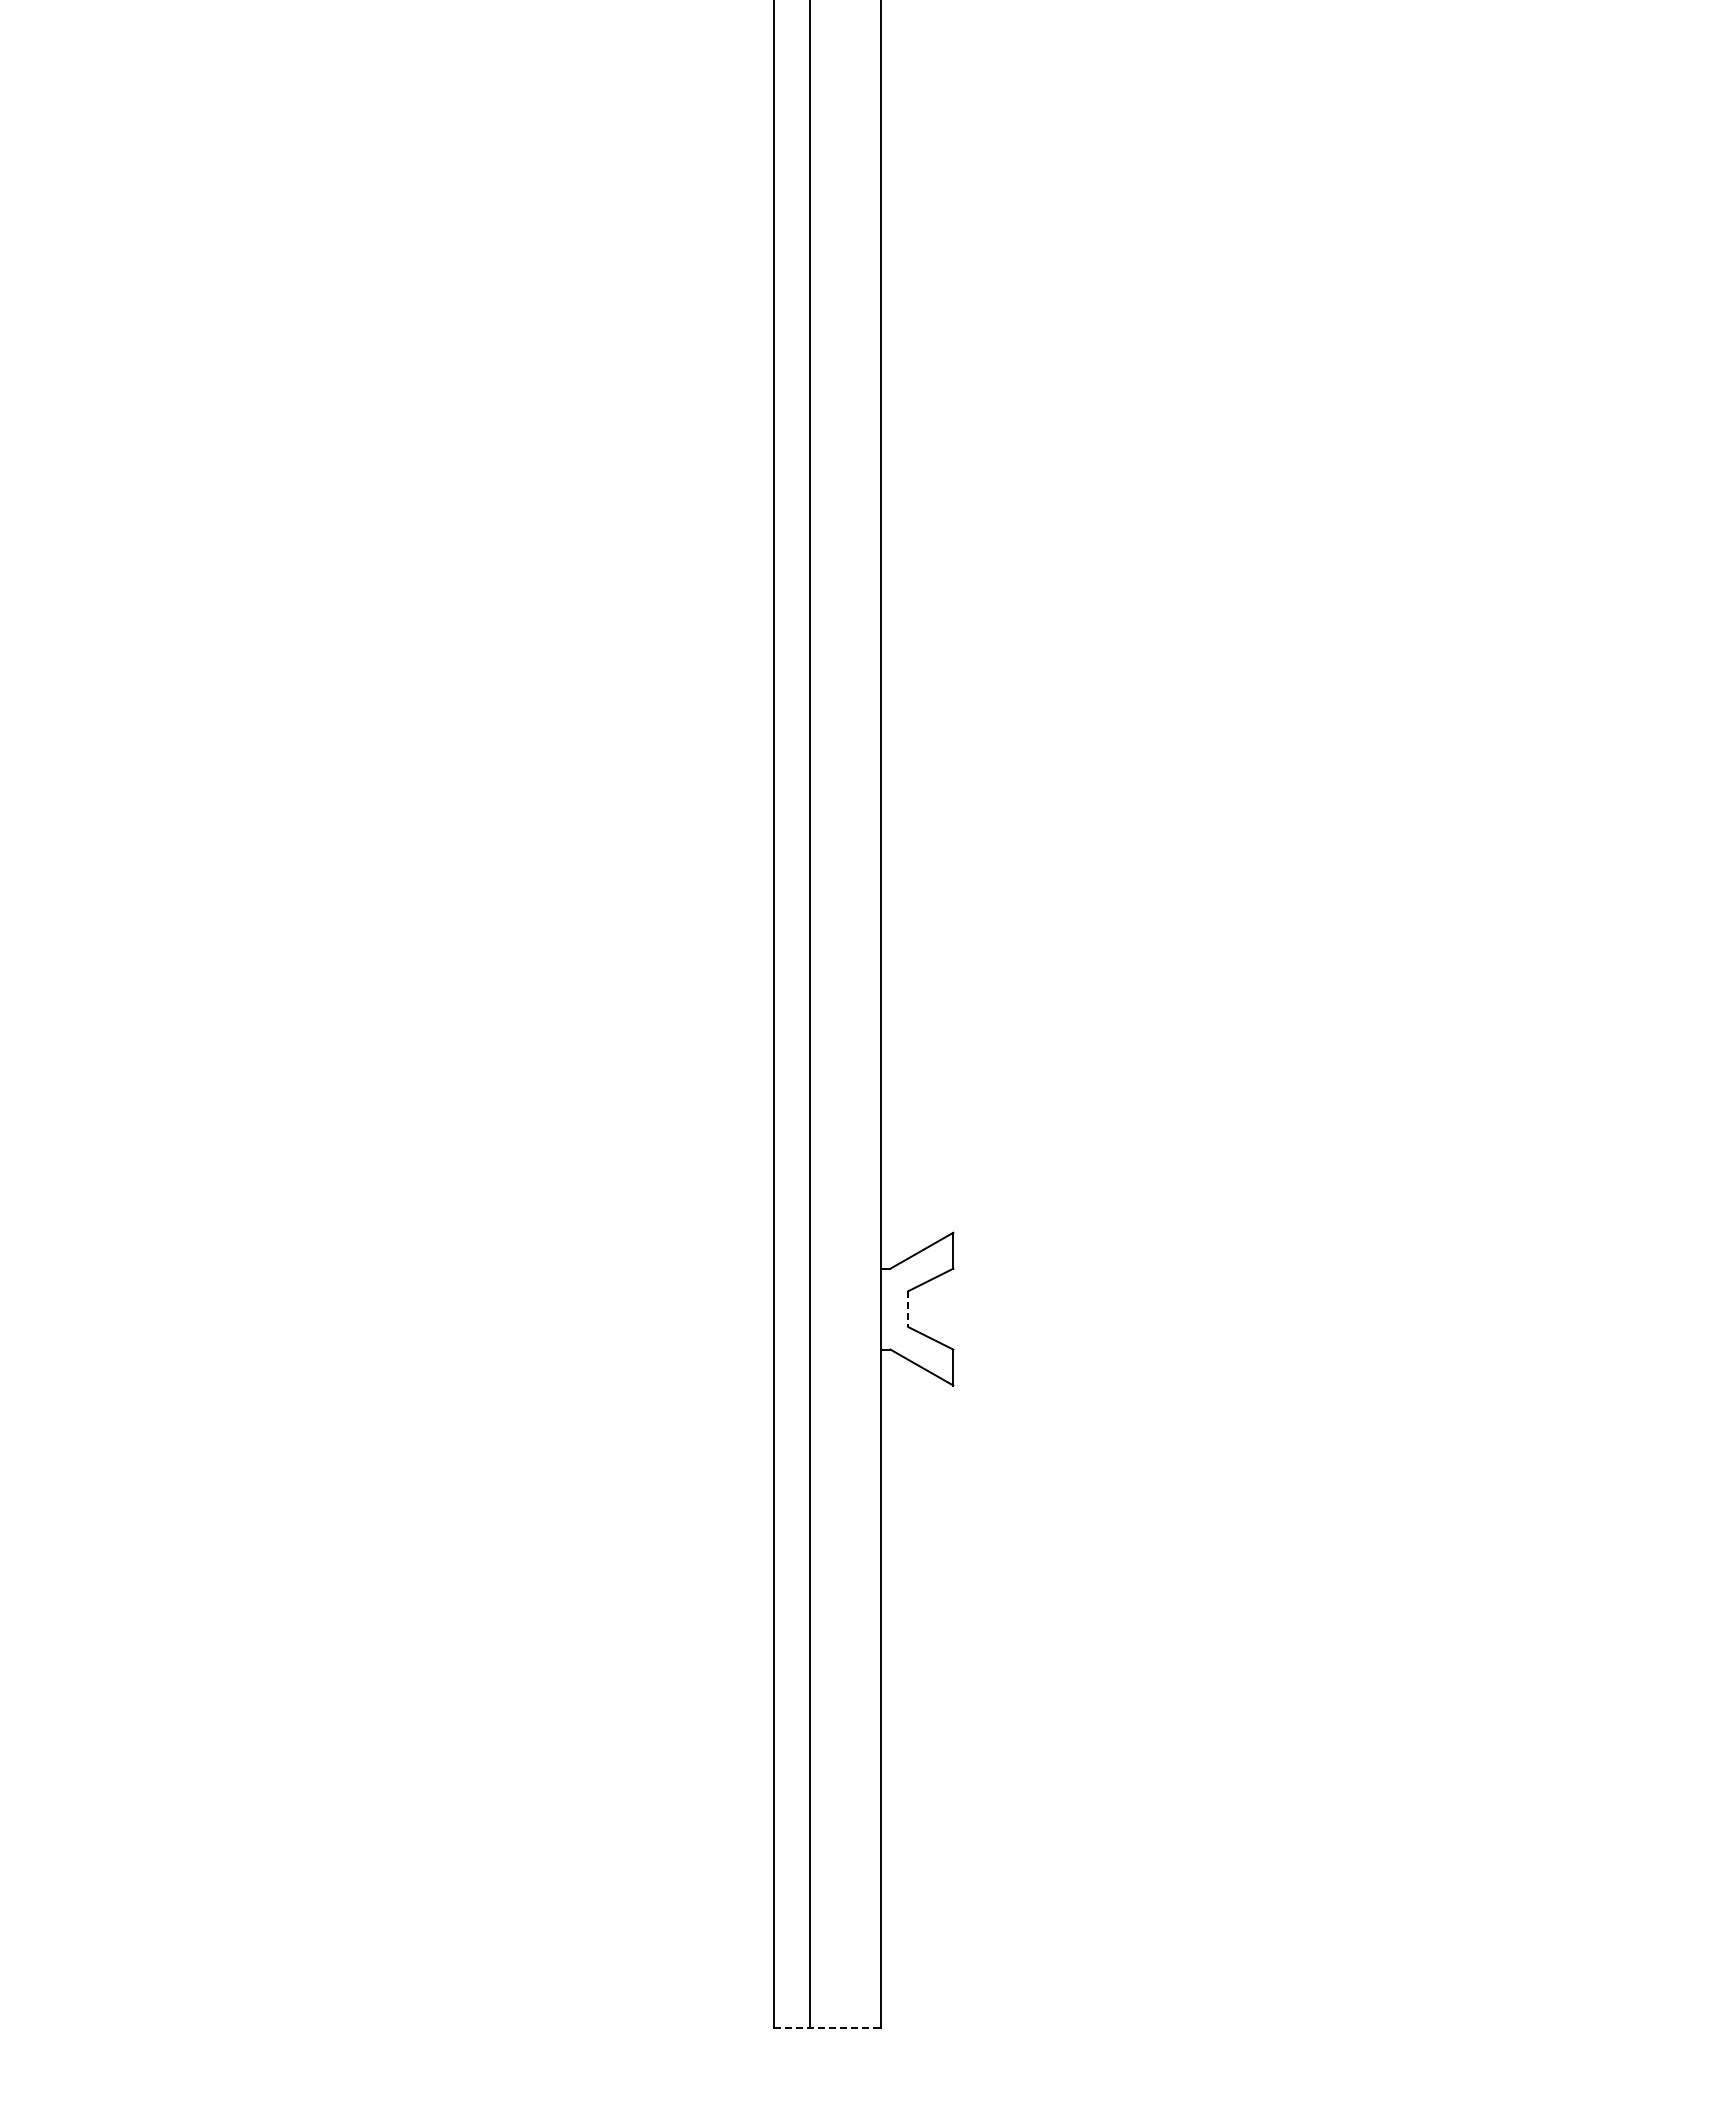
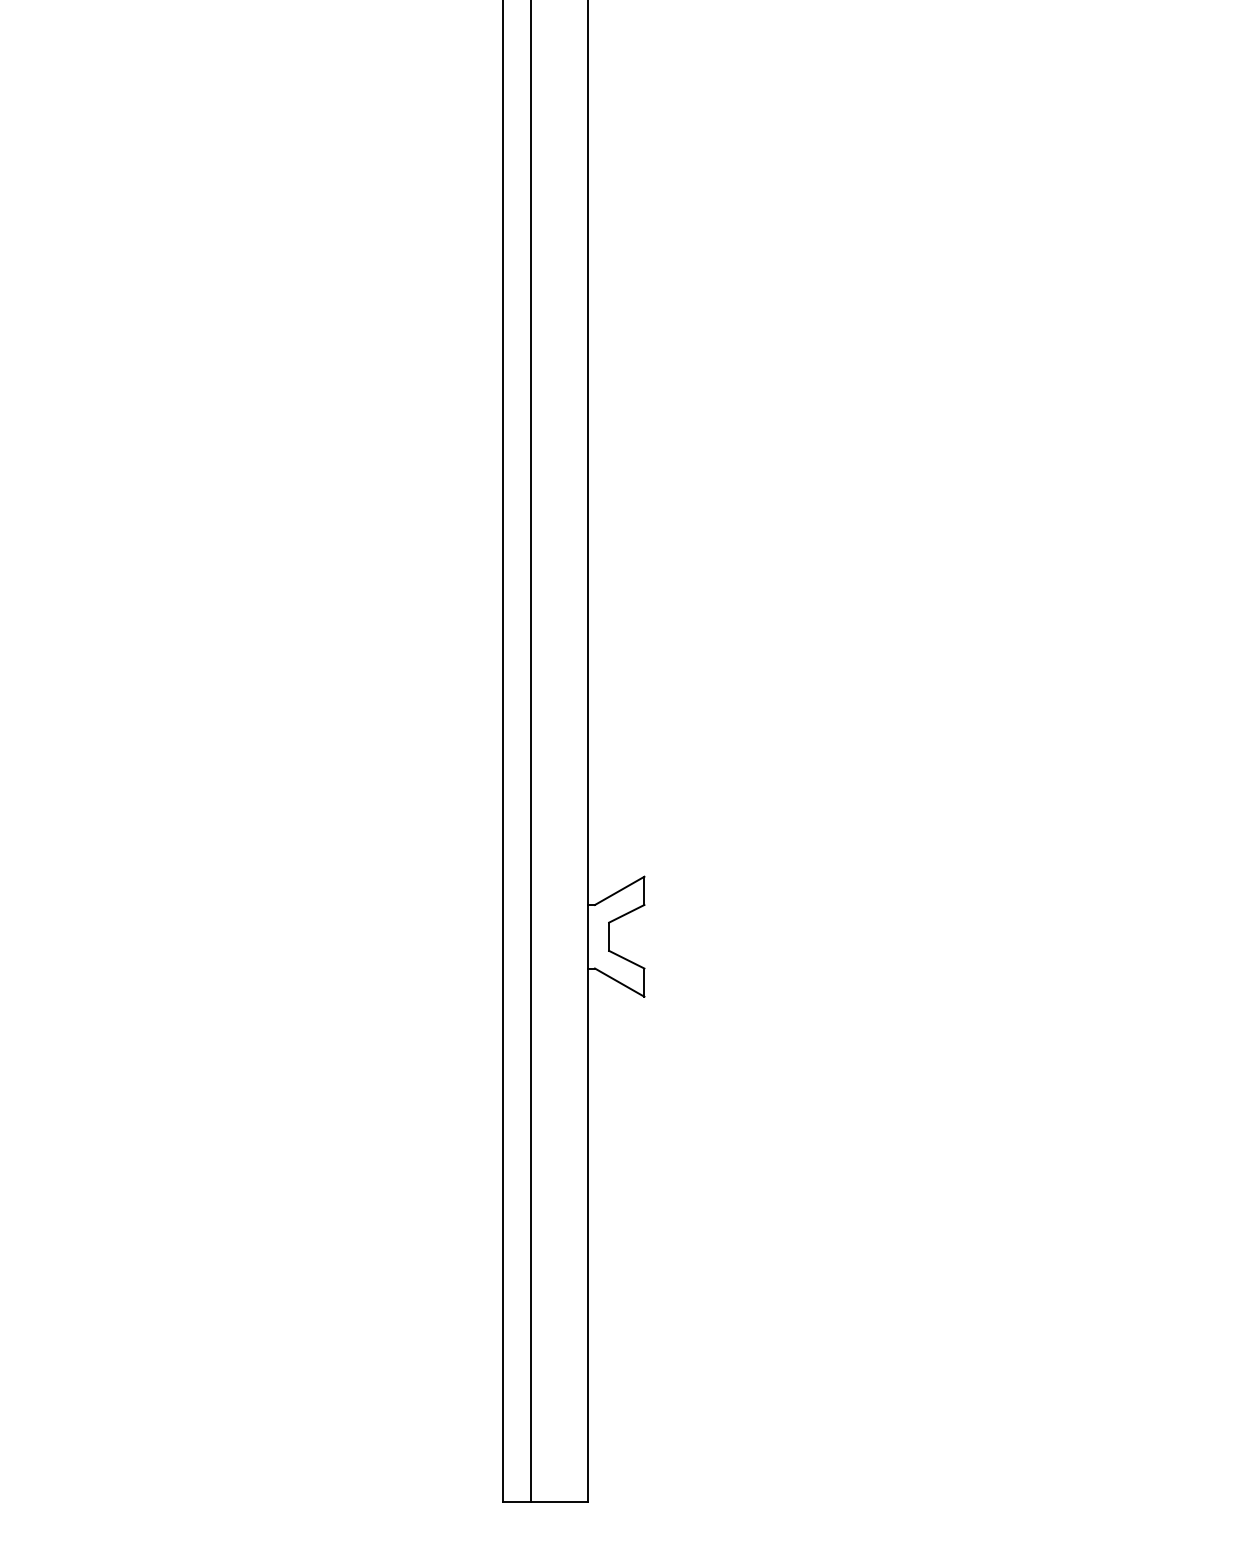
line: (908, 1309) -> (609, 937), dashed -> solid
line: (827, 2027) -> (545, 1501), dashed -> solid

